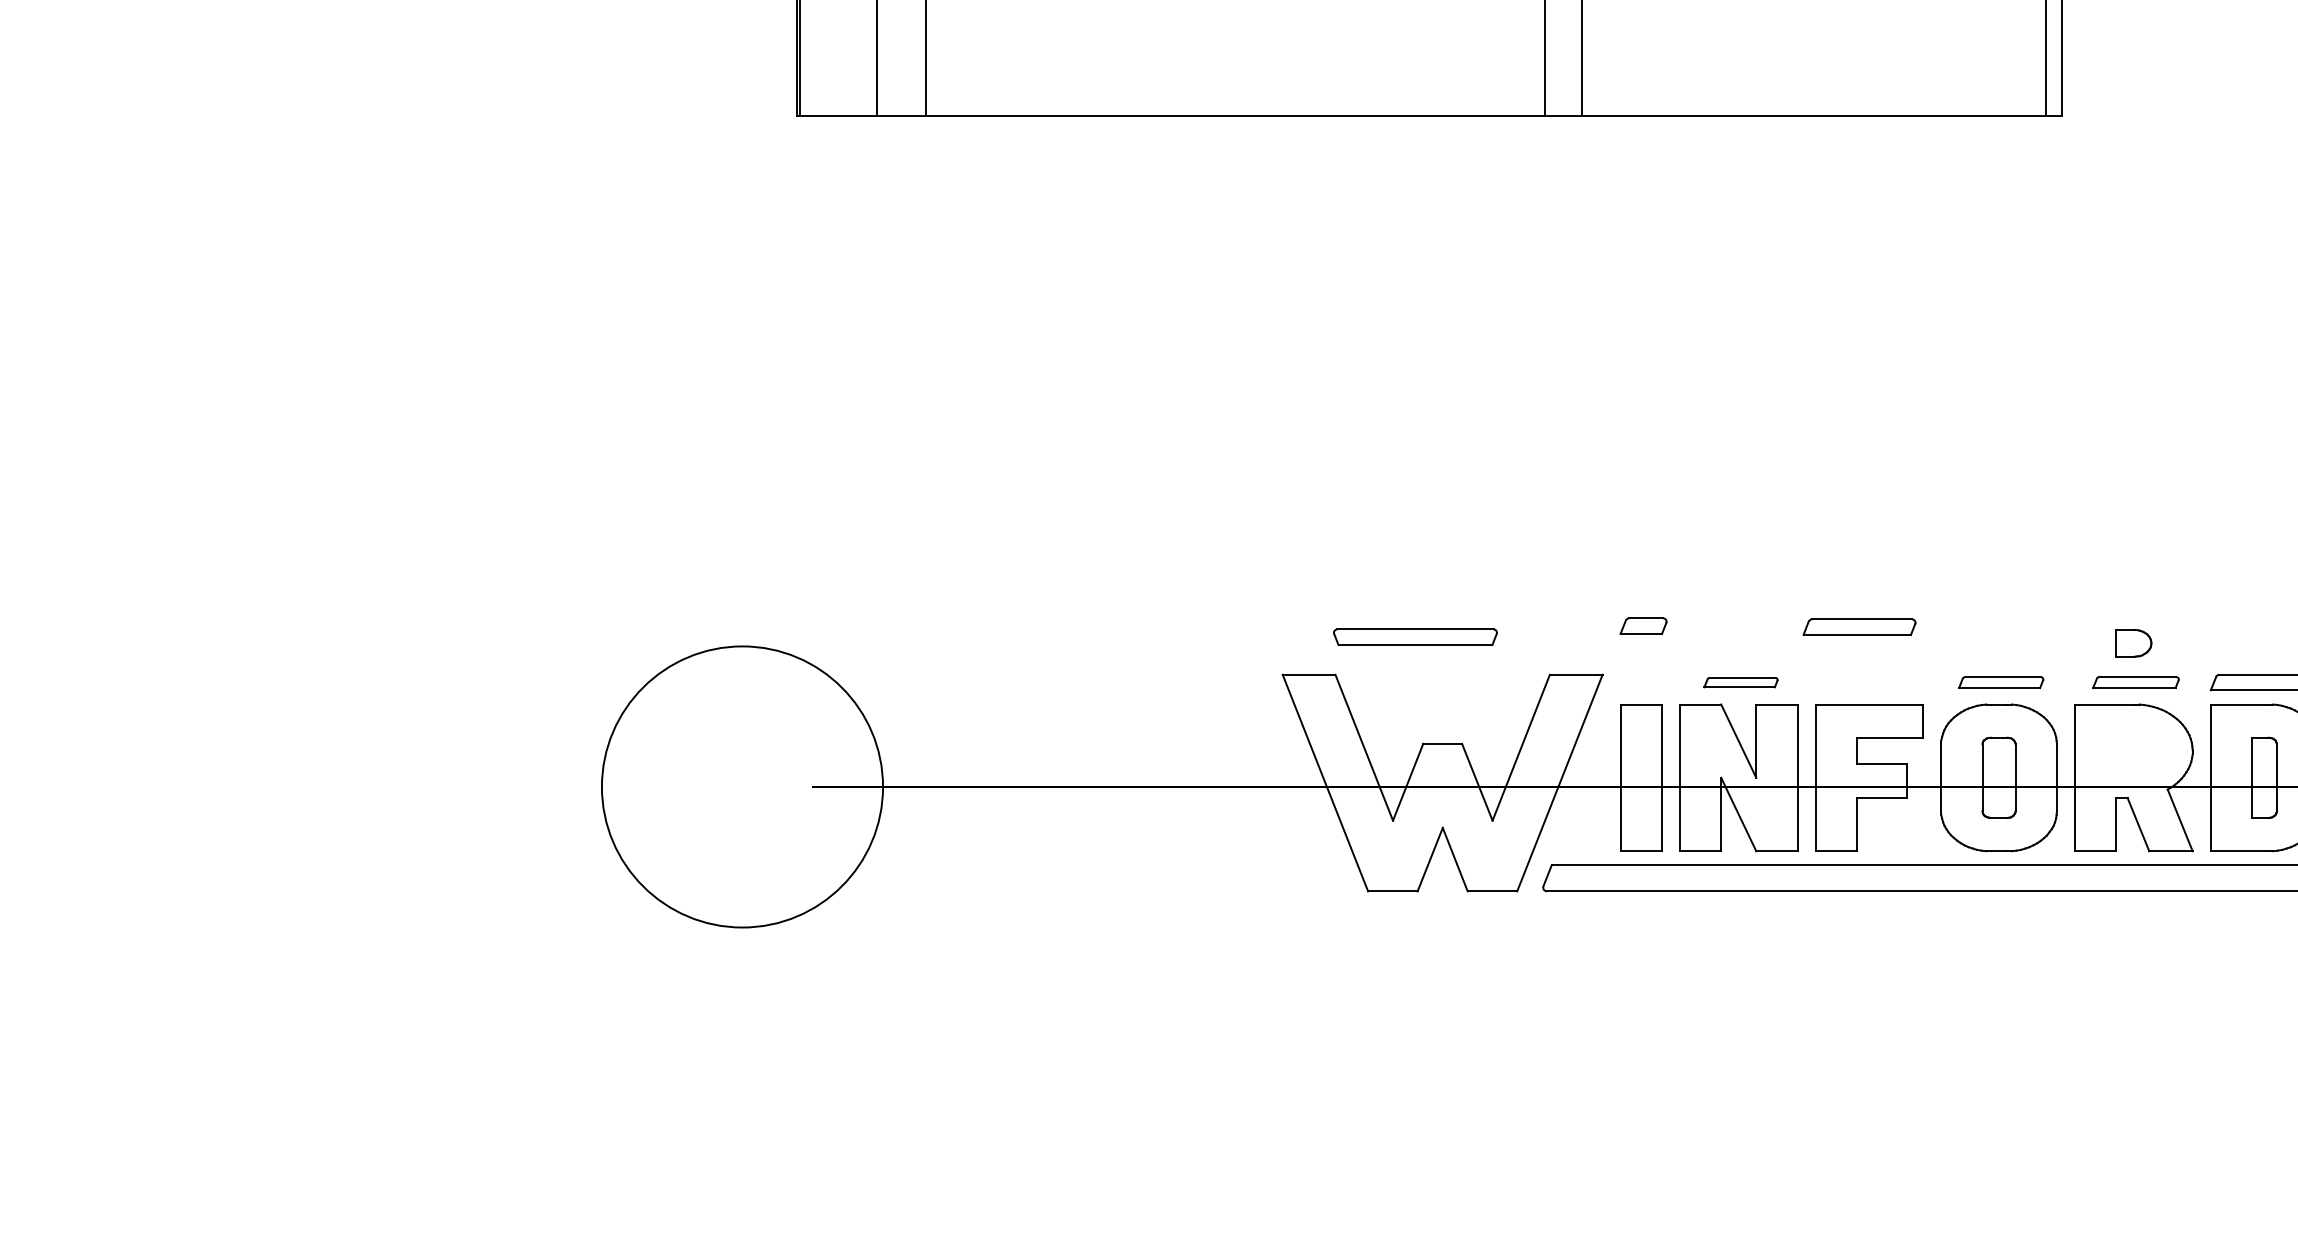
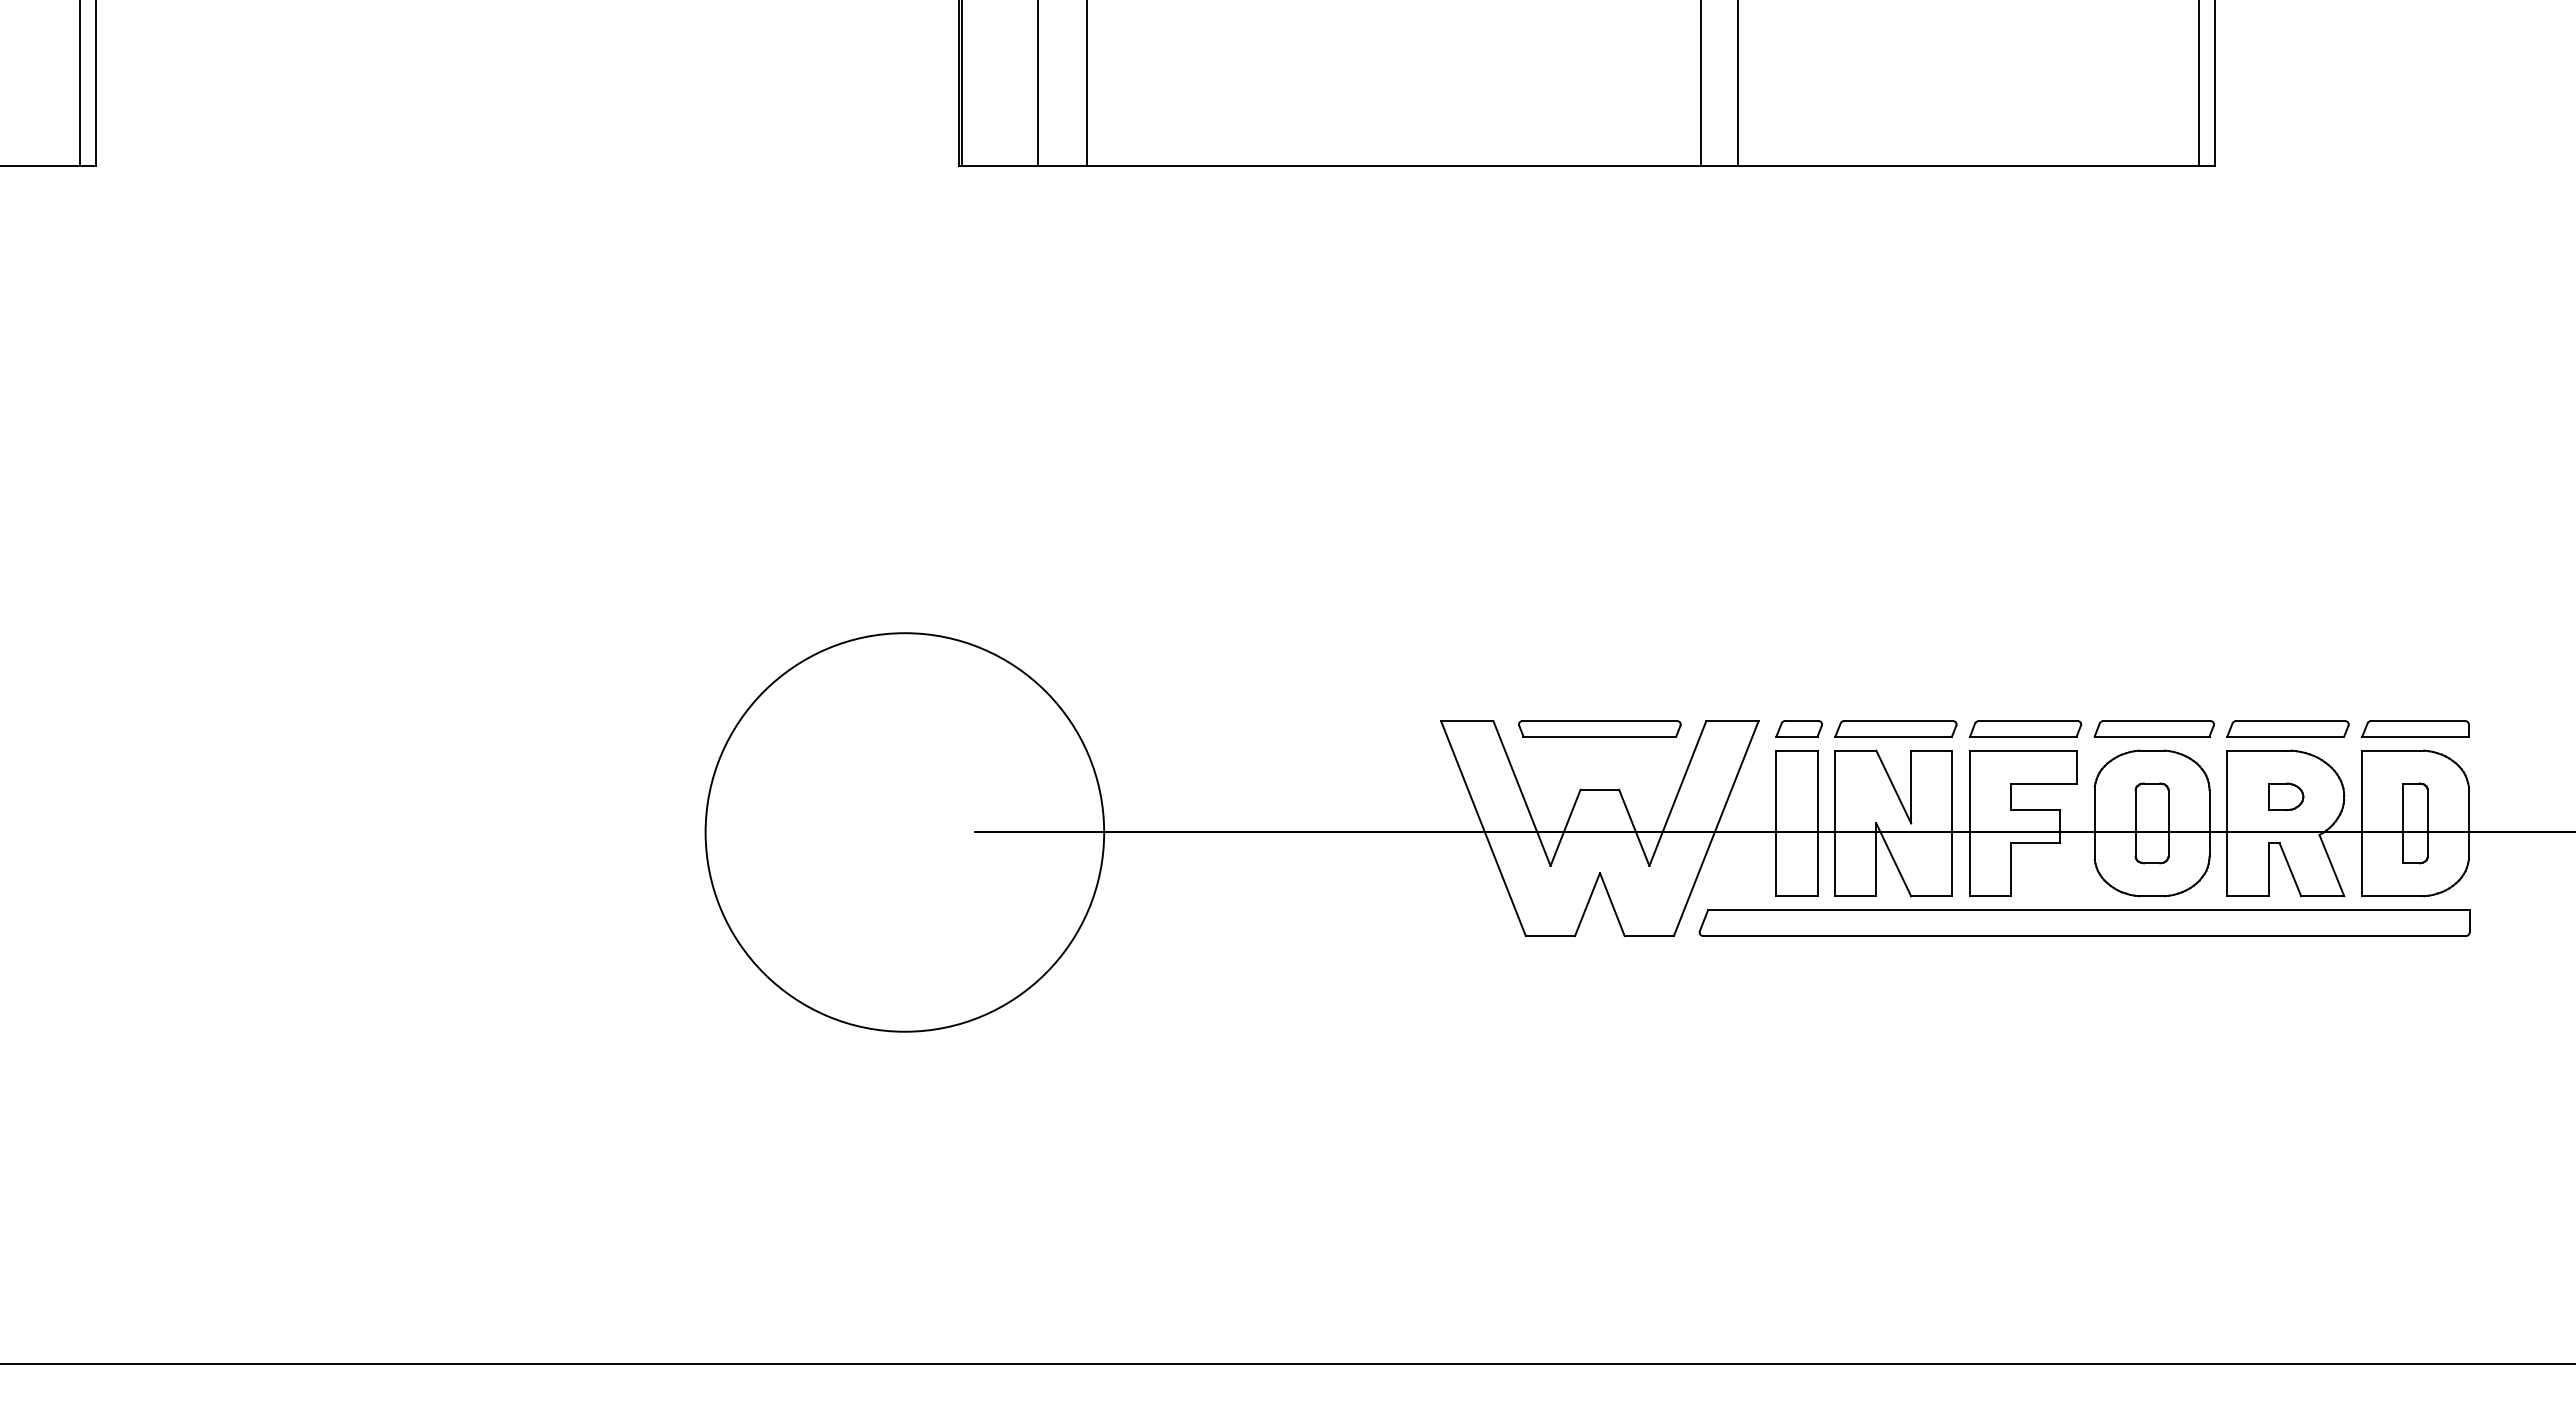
part: (1642, 625) -> (1798, 728), moved
part: (1859, 626) -> (2025, 728), moved
part: (1415, 636) -> (1599, 728), moved
part: (2134, 642) -> (2286, 796), moved
part: (1740, 682) -> (1895, 728), size x1.67
part: (2000, 682) -> (2153, 728), size x1.43
part: (2135, 682) -> (2287, 728), size x1.43
circle: (742, 786) -> (904, 832), size x1.43

